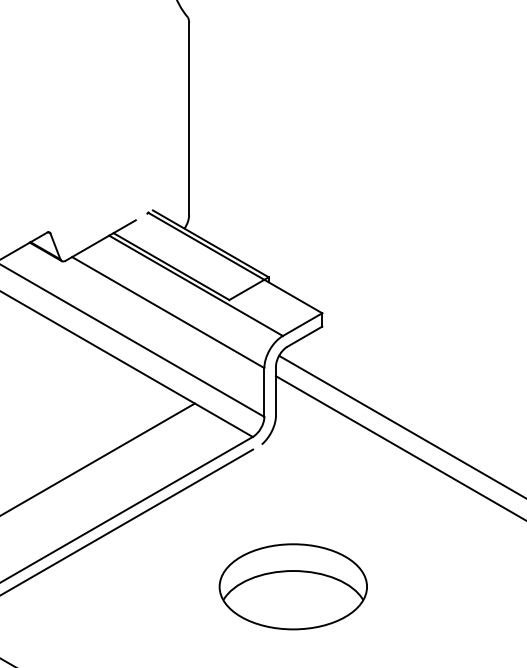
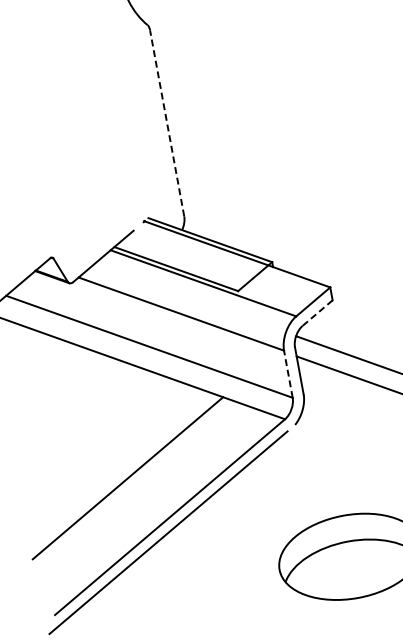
line: (189, 118) -> (167, 122), solid -> dashed
line: (304, 336) -> (317, 313), solid -> dashed
line: (264, 392) -> (288, 374), solid -> dashed

